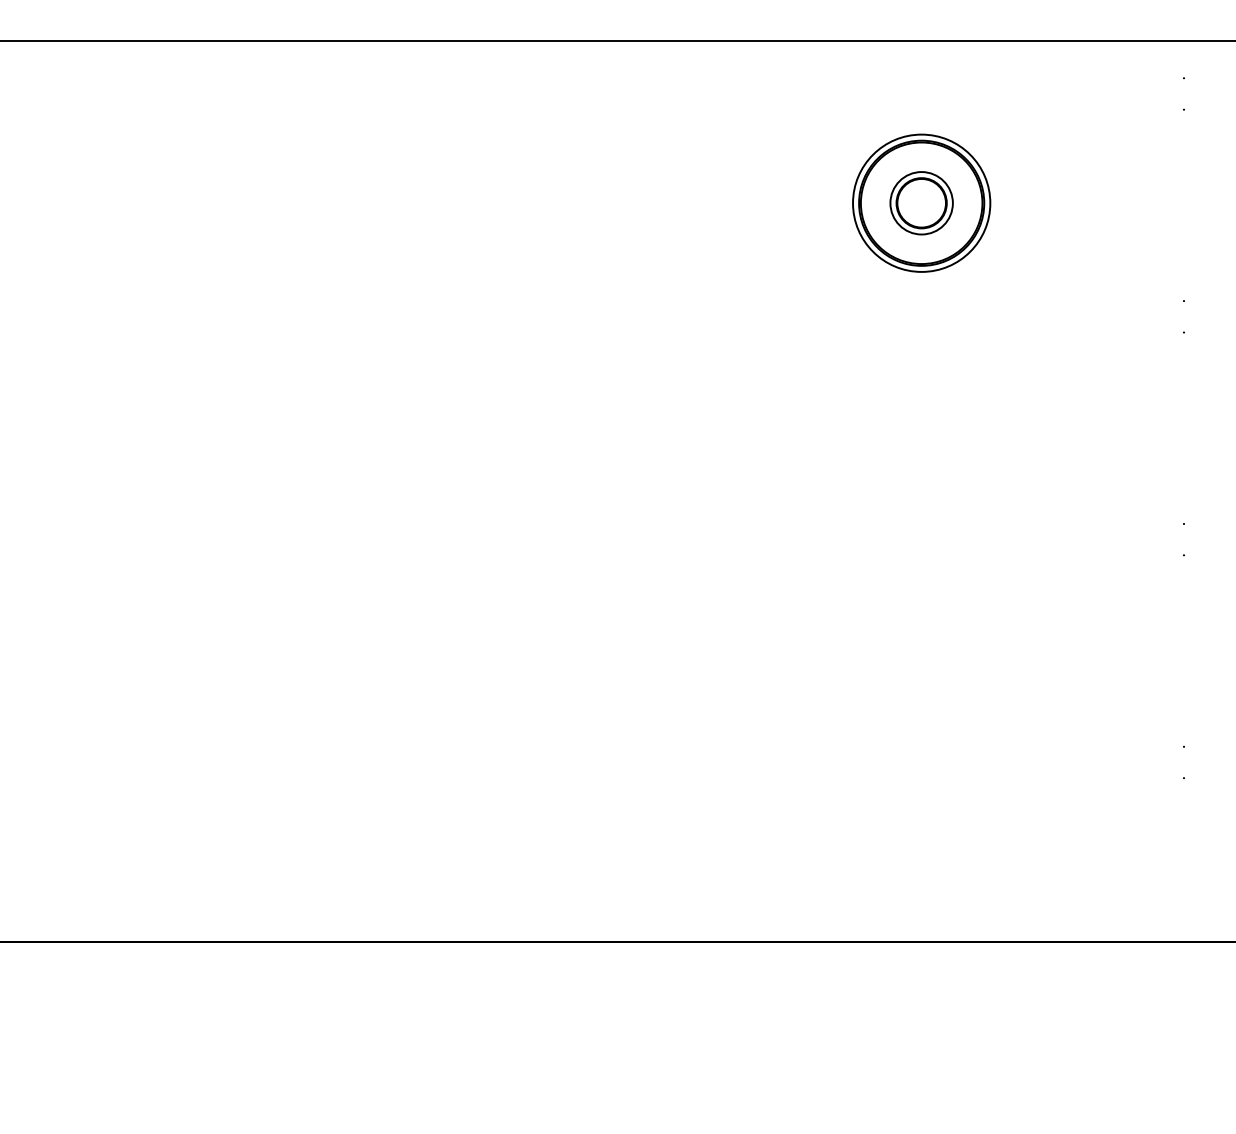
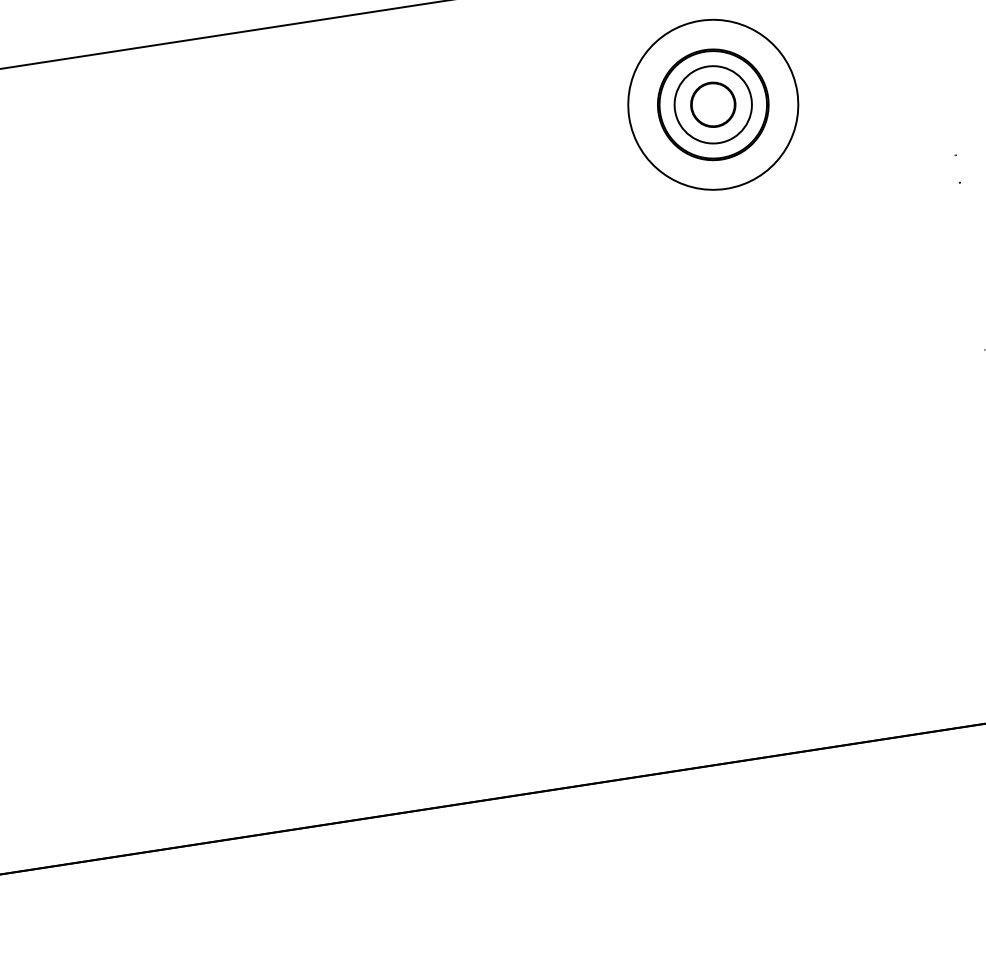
circle: (921, 202) -> (713, 104), size x1.4
circle: (921, 203) -> (713, 105), size x1.4

